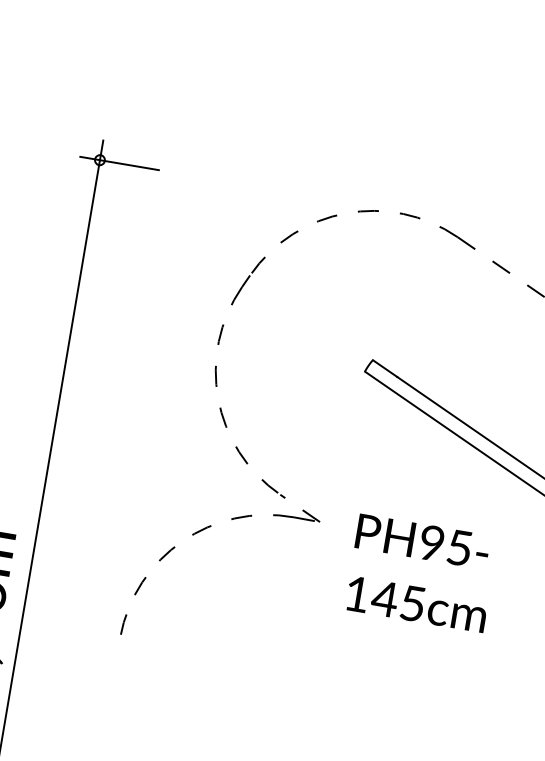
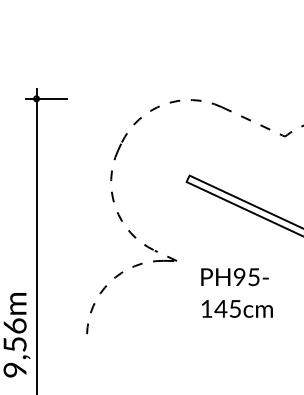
text: (420, 572) -> (236, 292), moved

